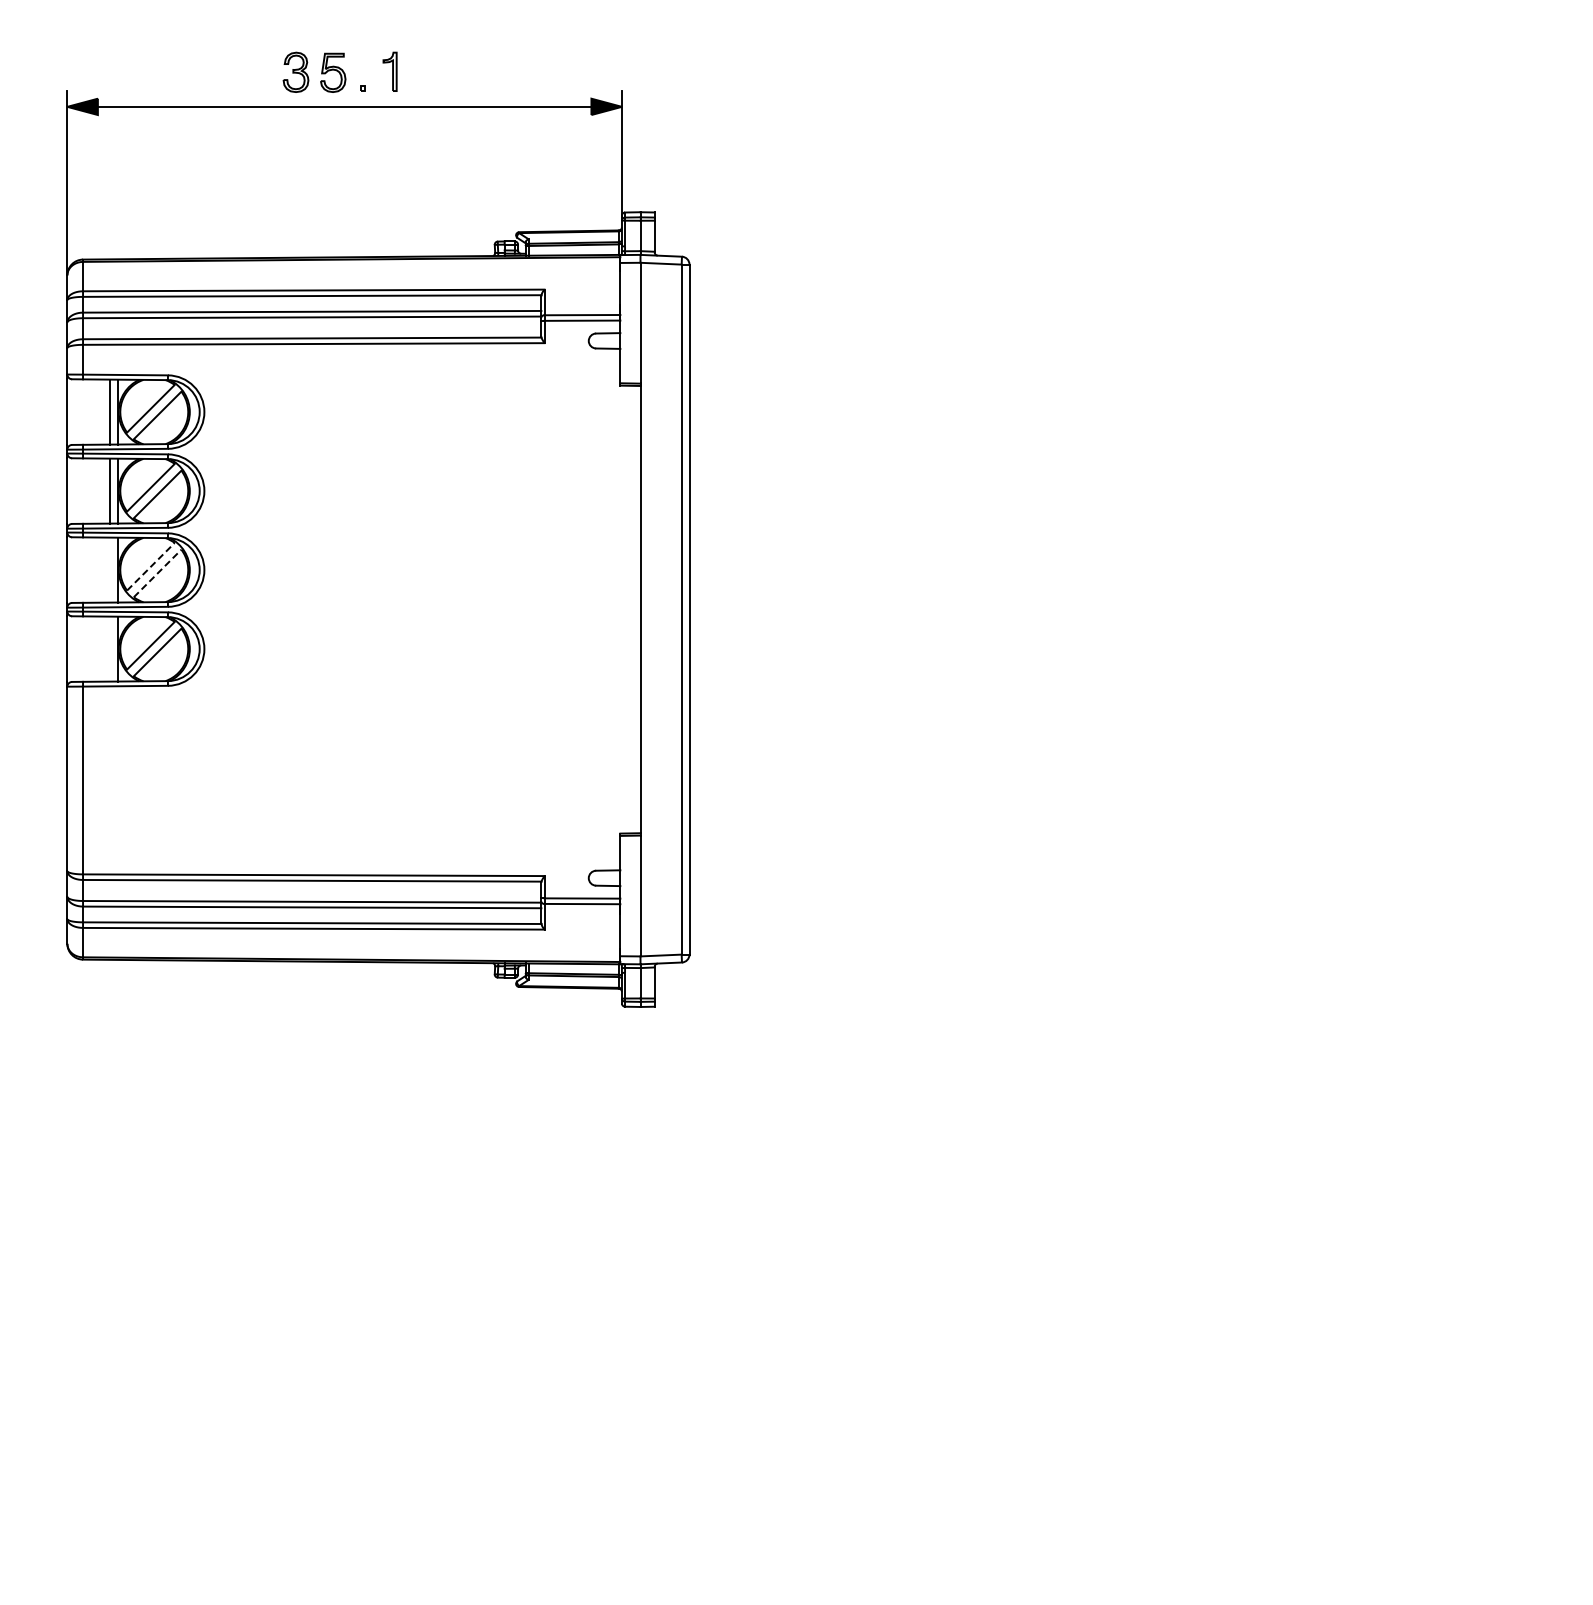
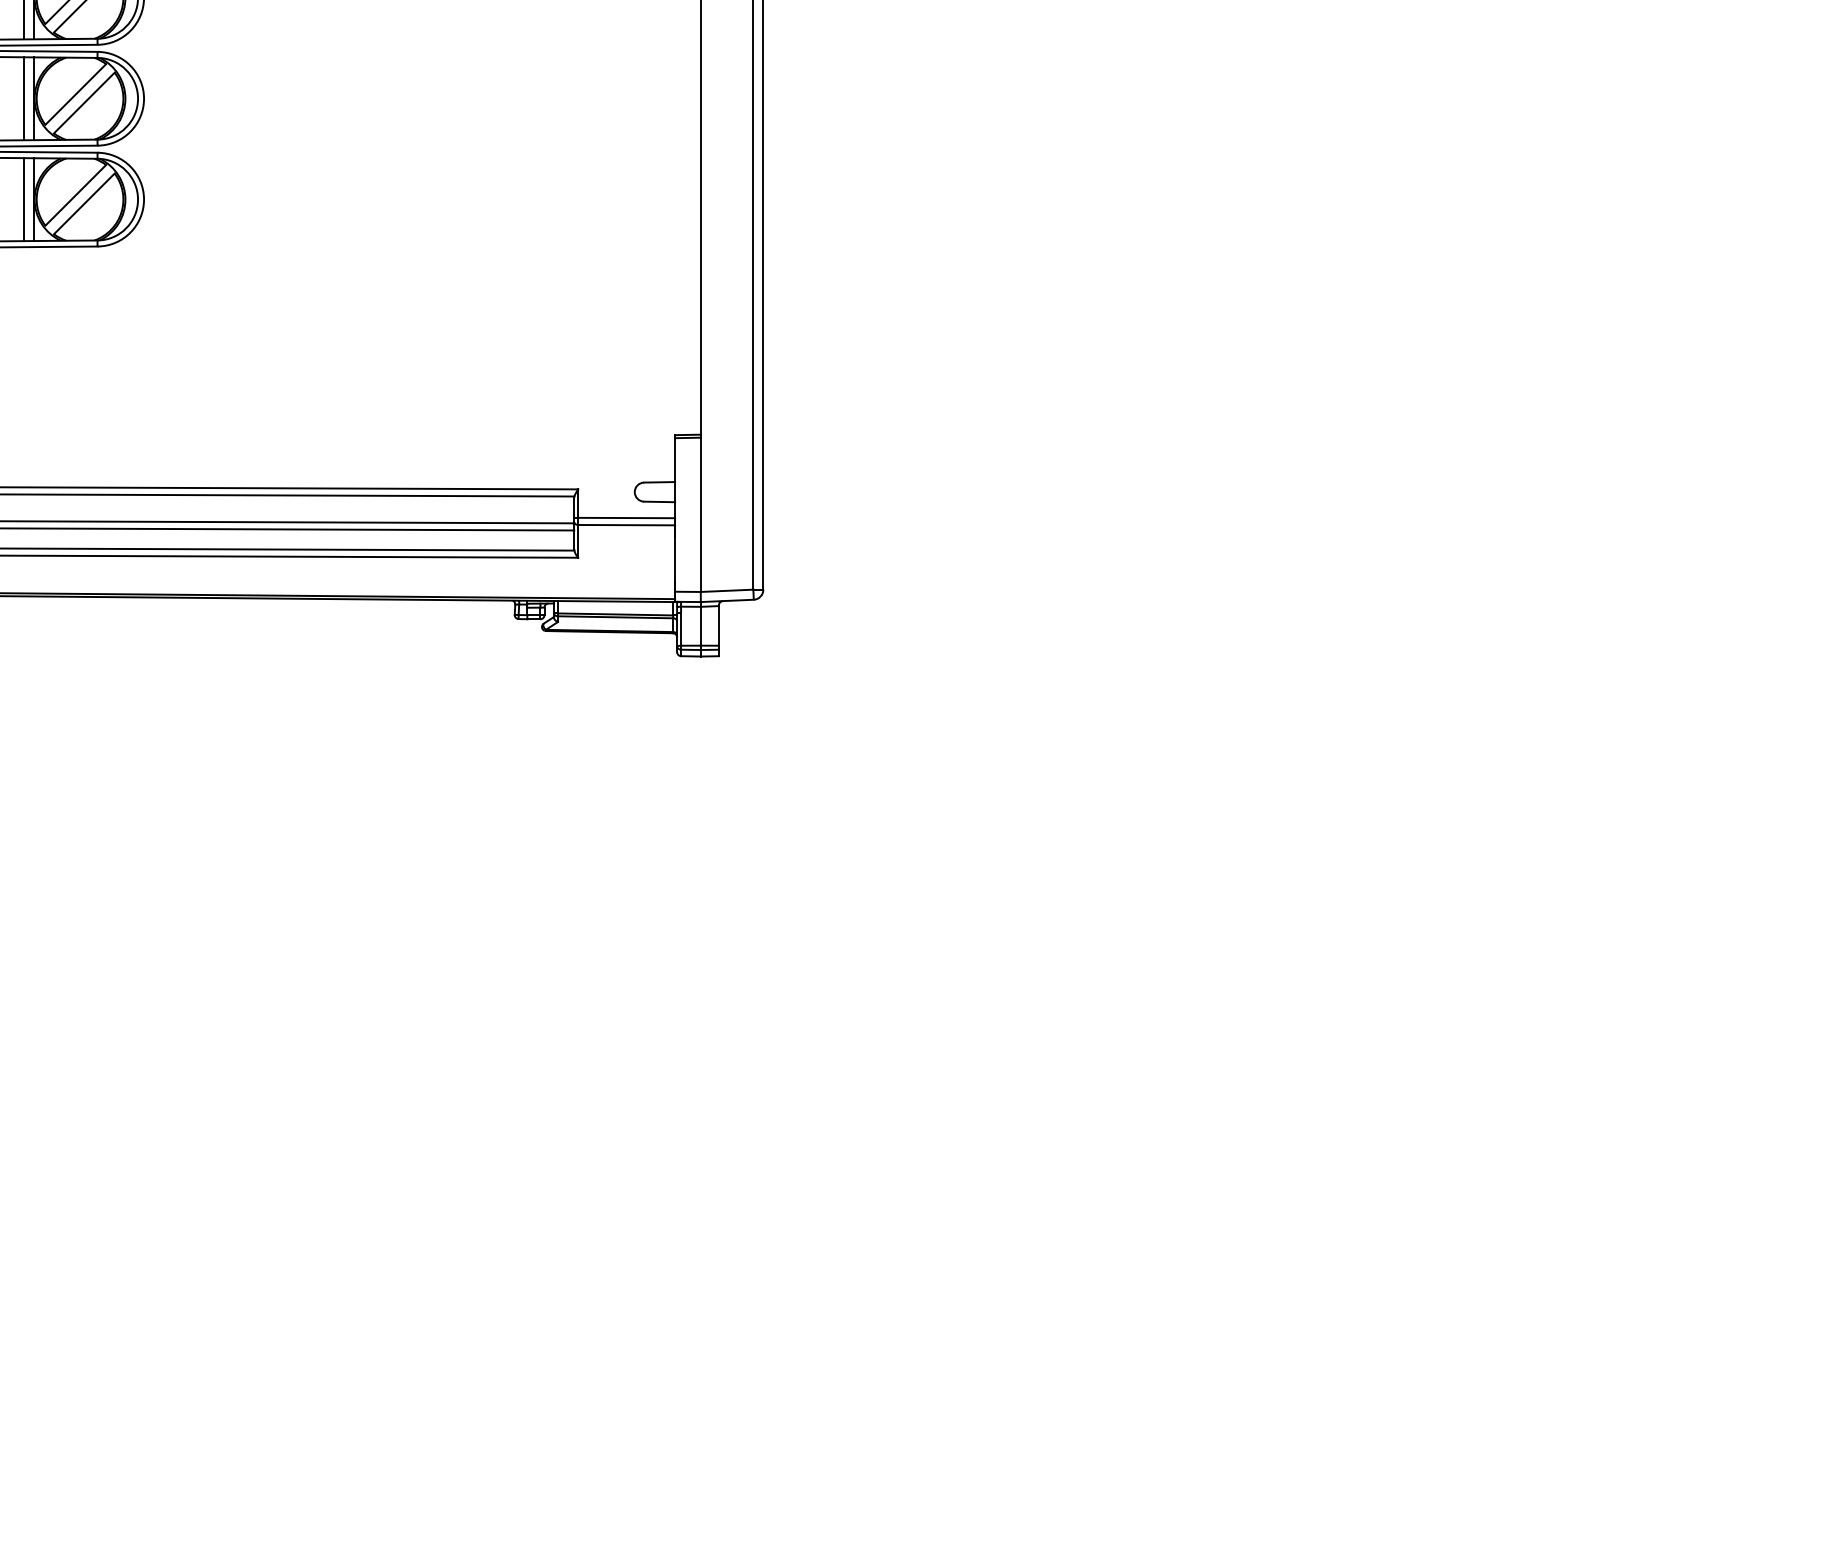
line: (150, 566) -> (75, 94), dashed -> solid
line: (110, 569) -> (24, 97), added
line: (157, 573) -> (84, 103), dashed -> solid
line: (110, 648) -> (24, 198), added

